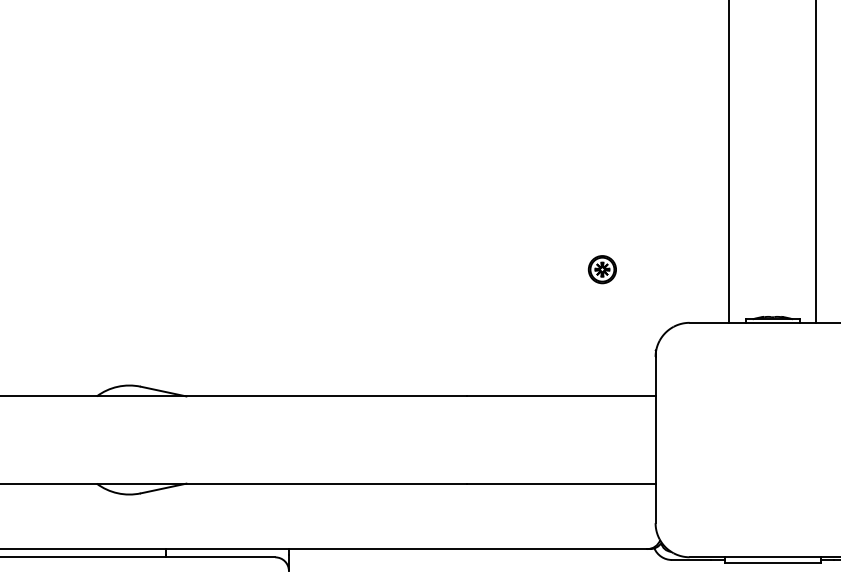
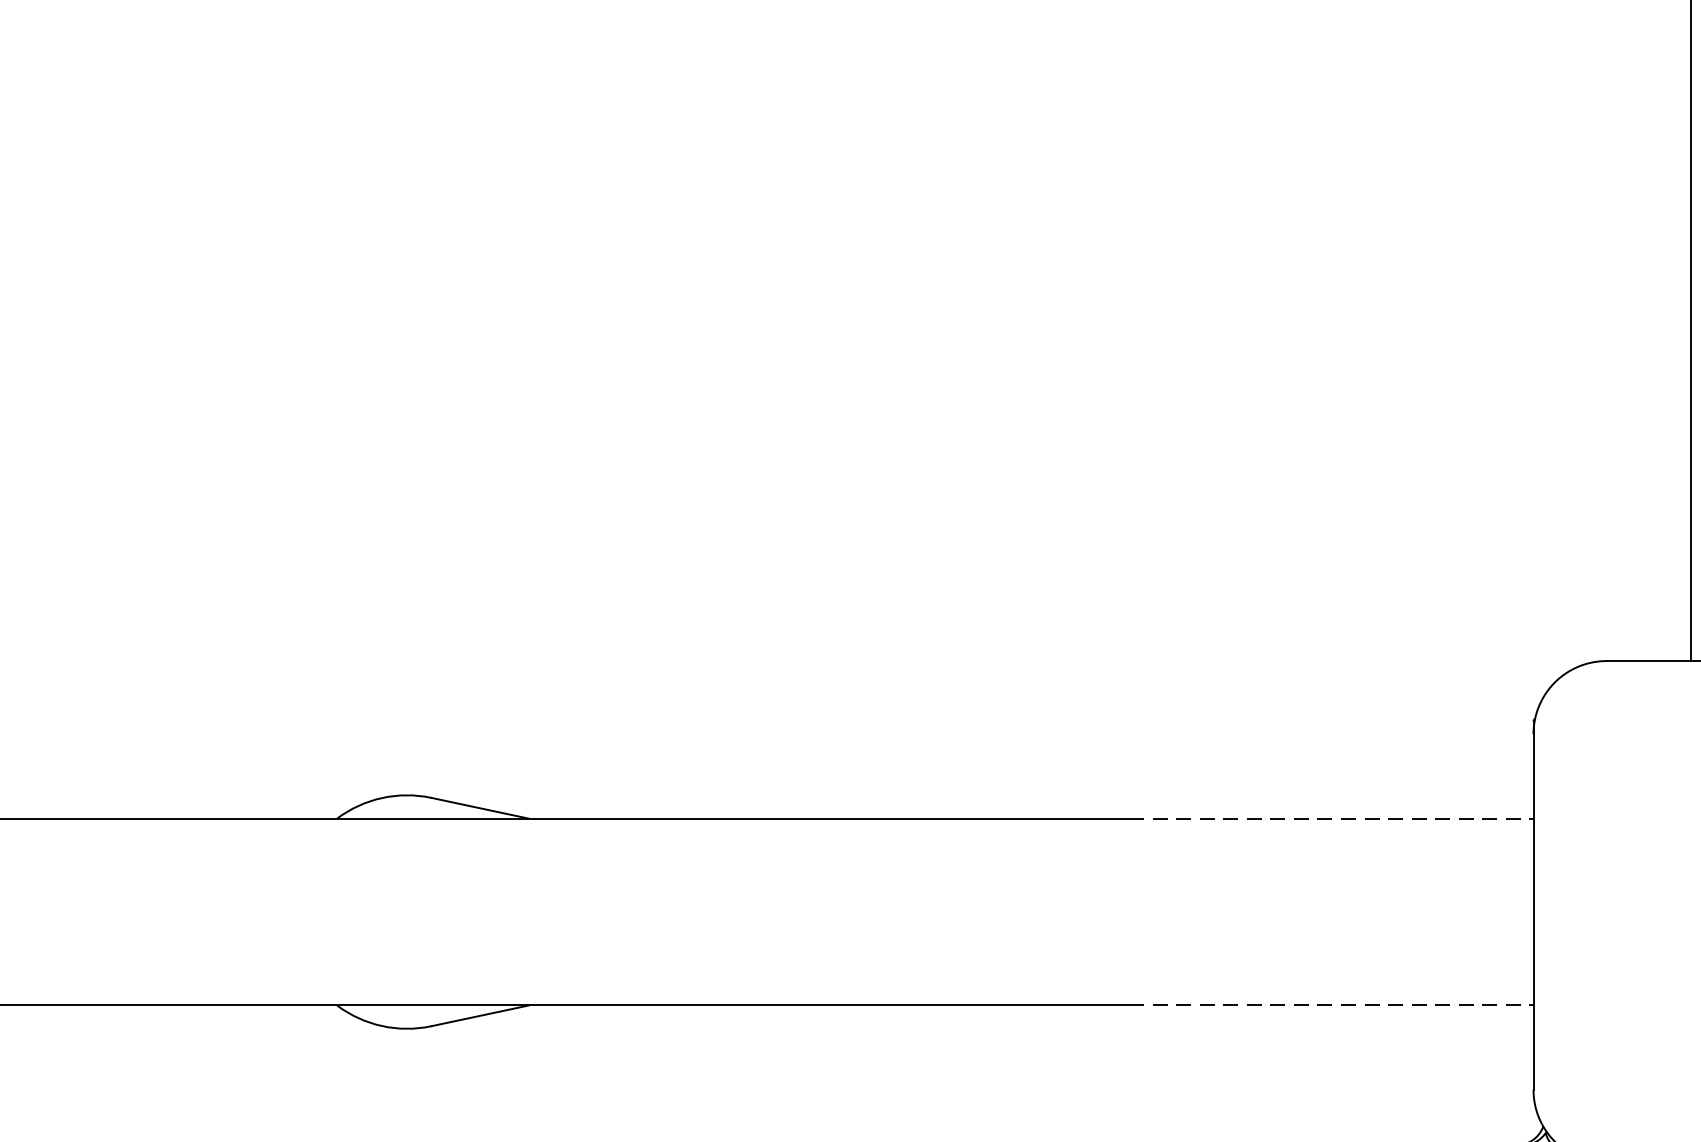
part: (601, 269) -> (1417, 546), removed
line: (561, 396) -> (1332, 818), solid -> dashed
line: (561, 483) -> (1332, 1005), solid -> dashed

